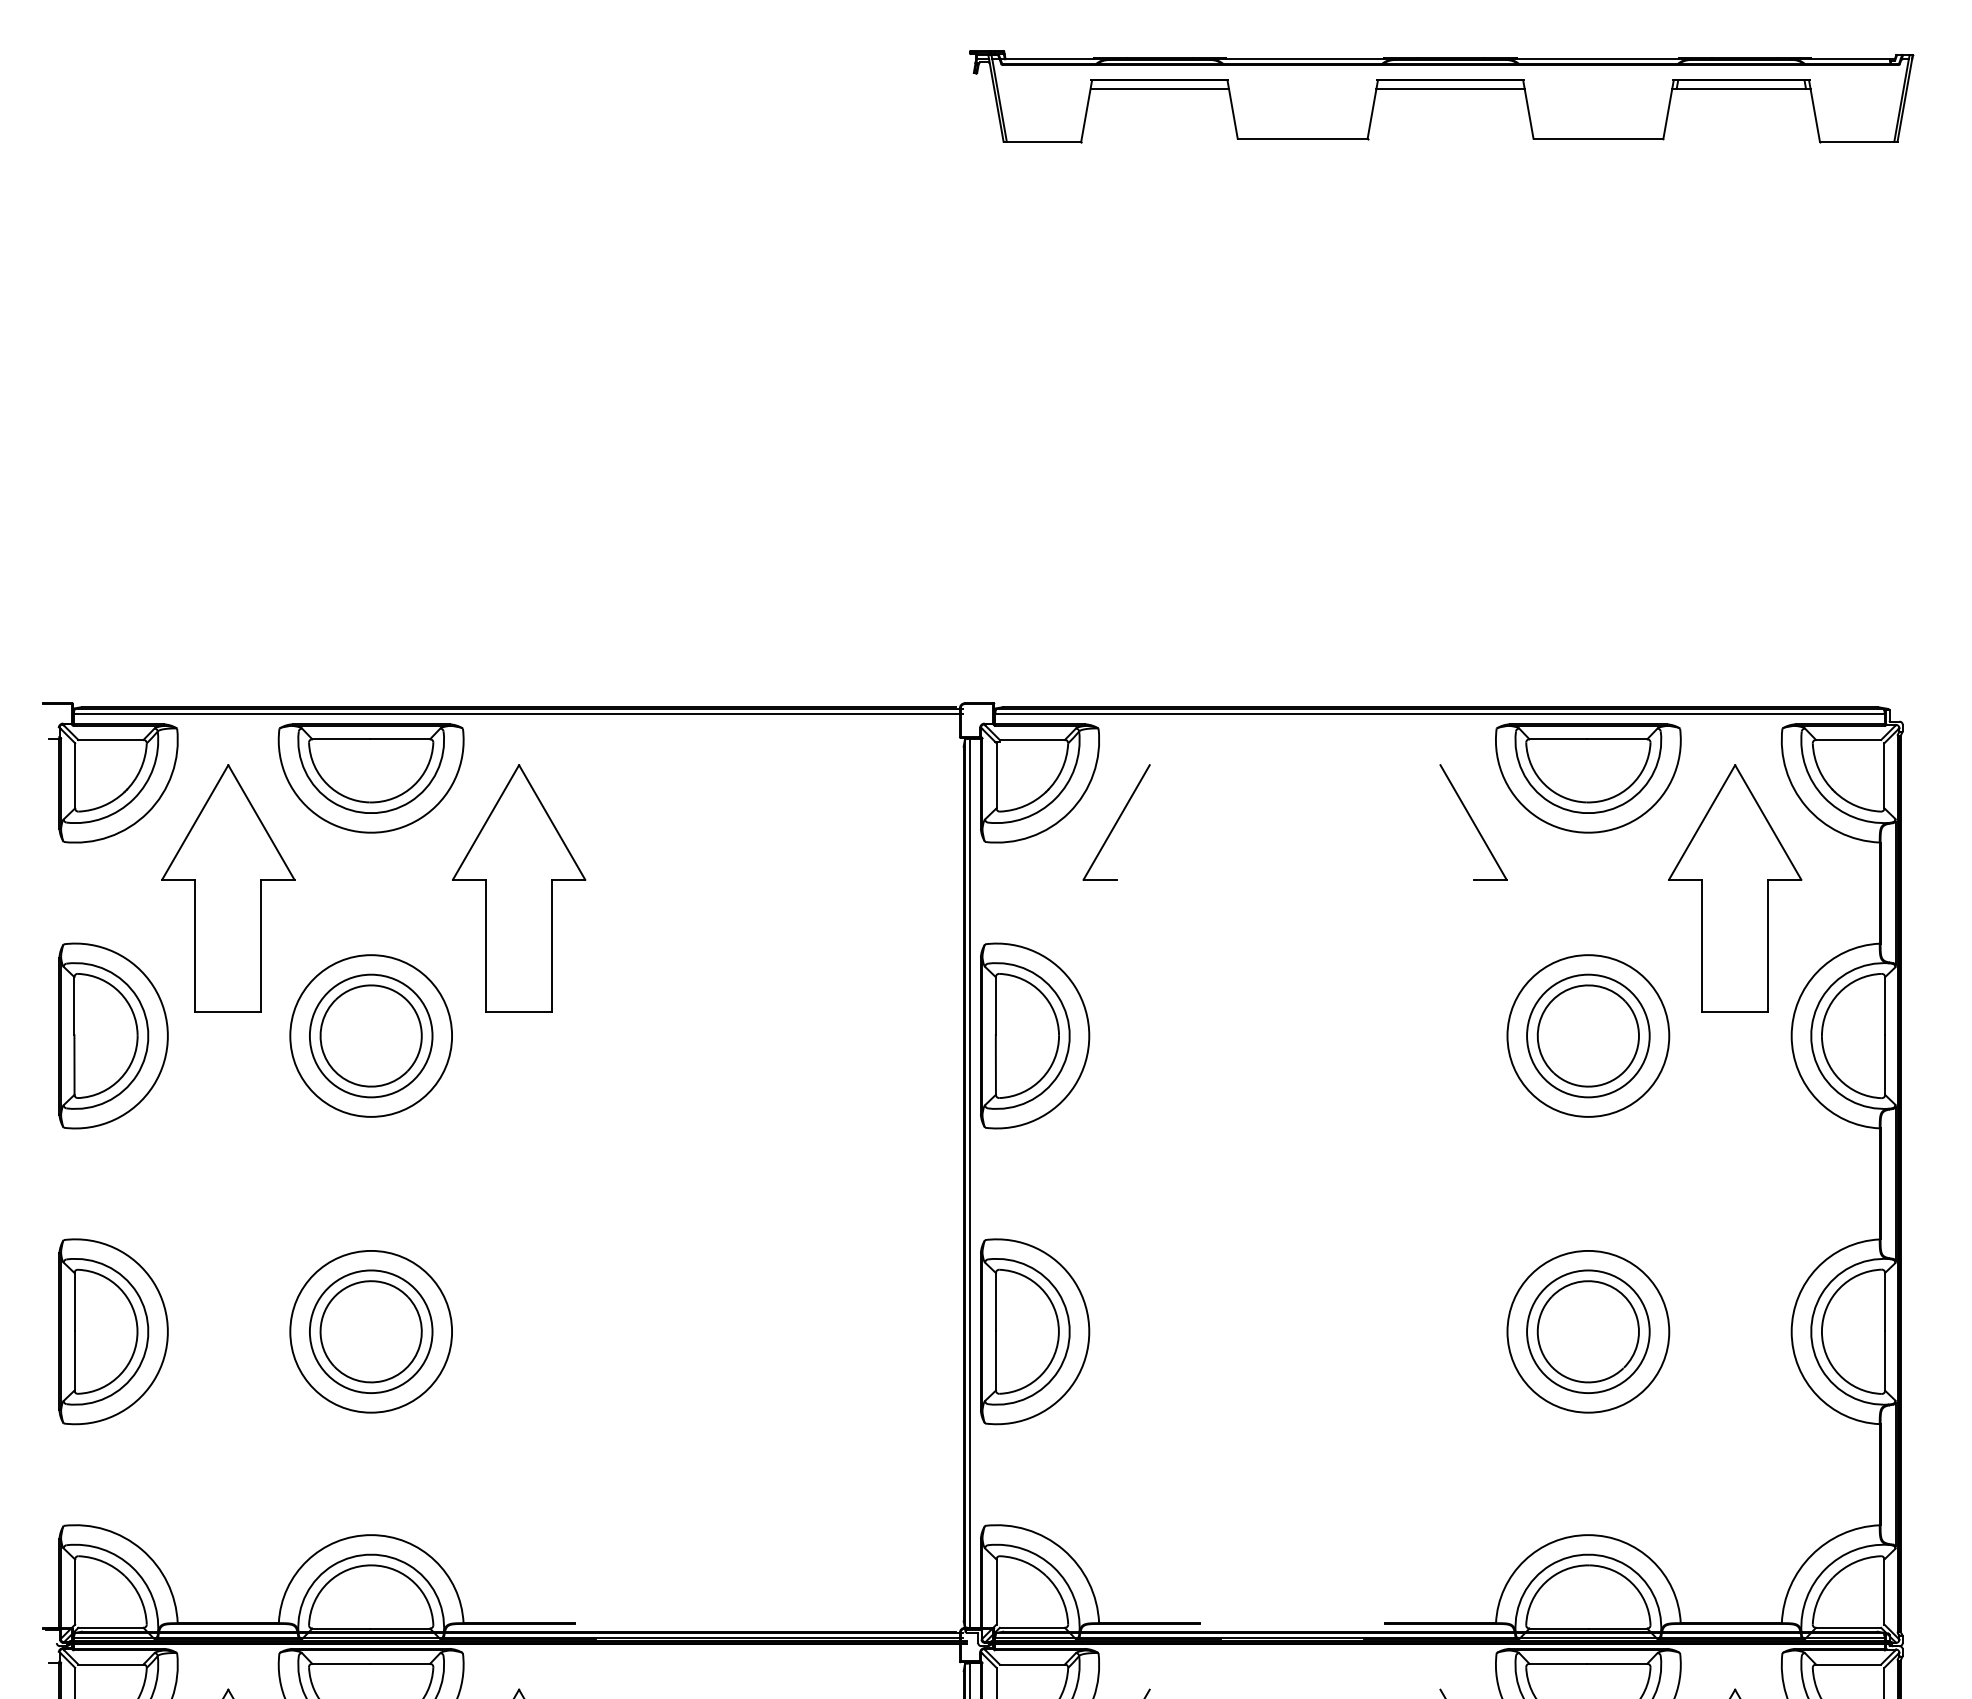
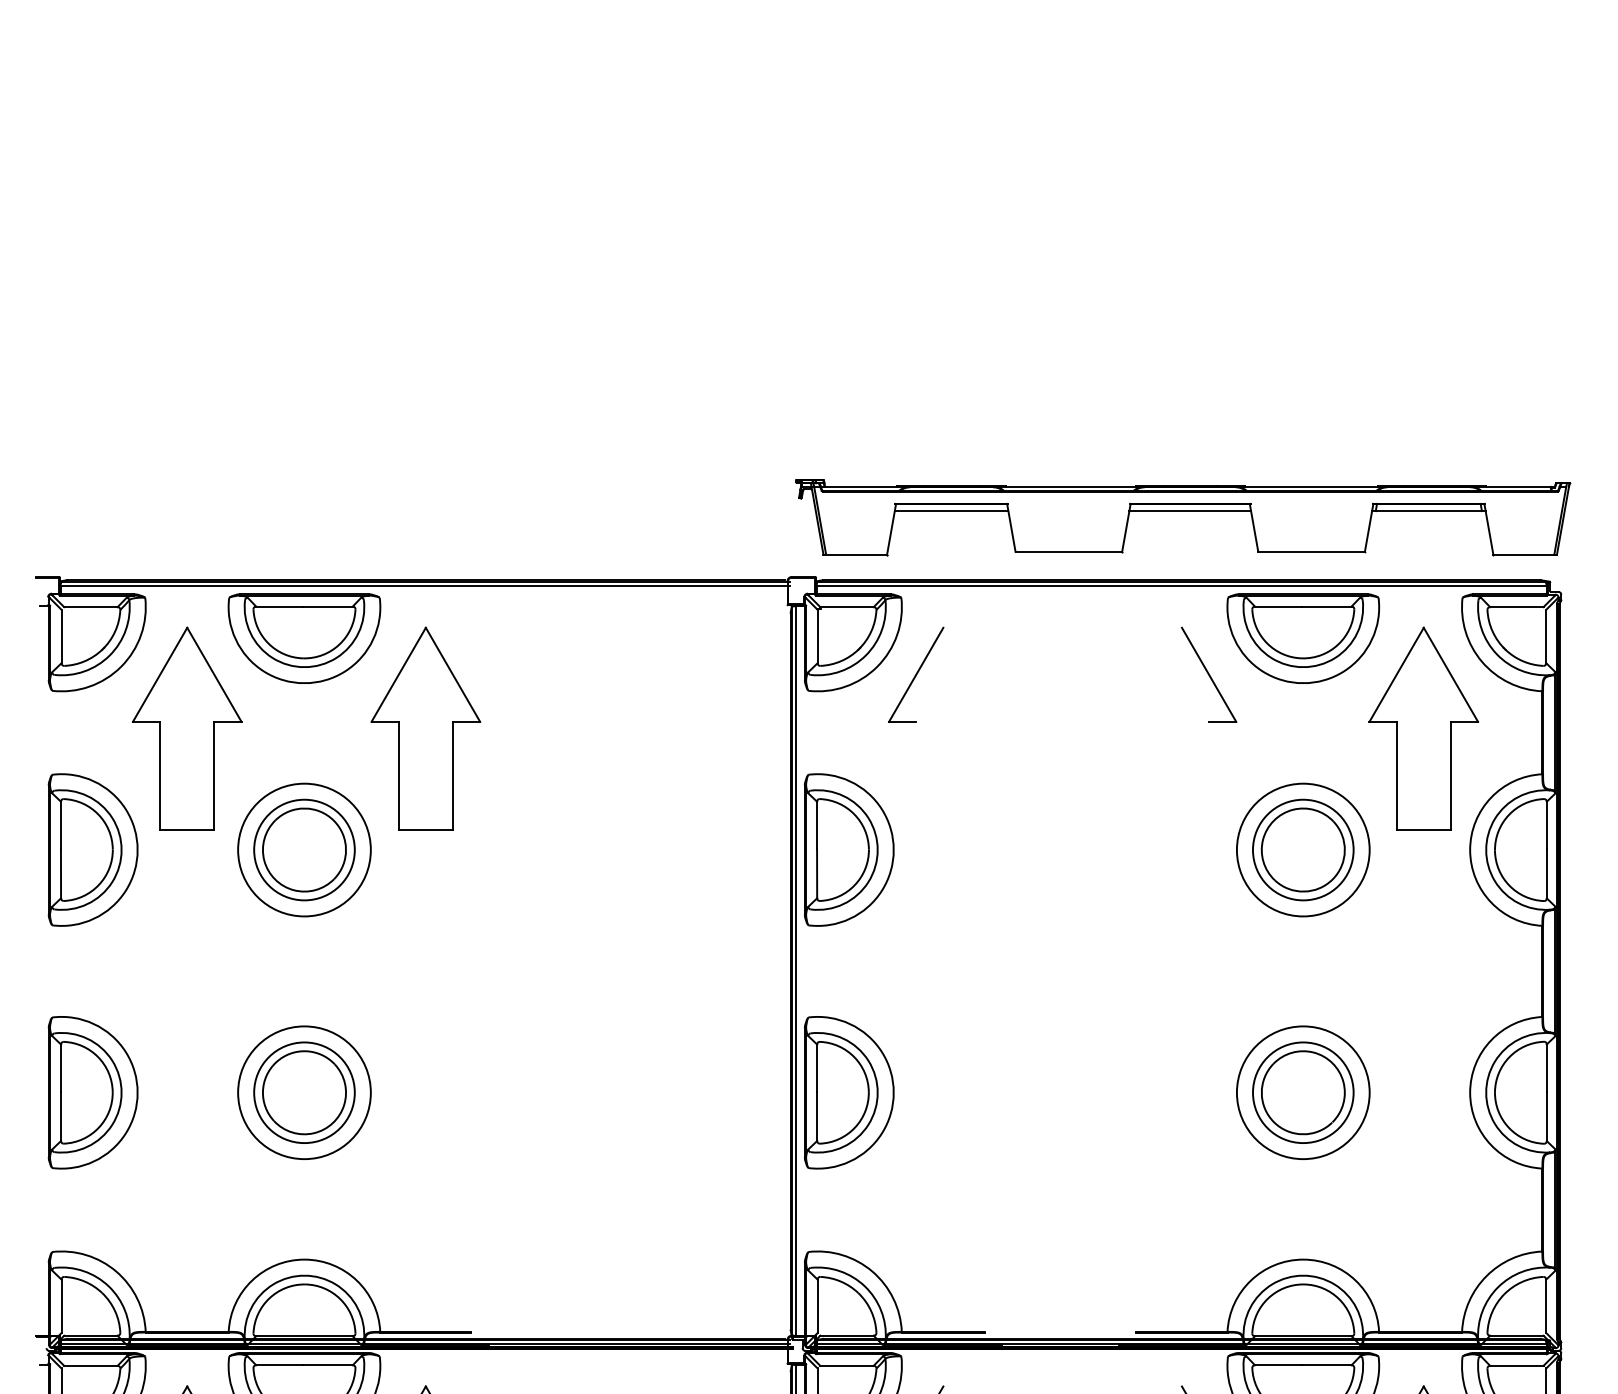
part: (1441, 89) -> (1182, 511), moved

